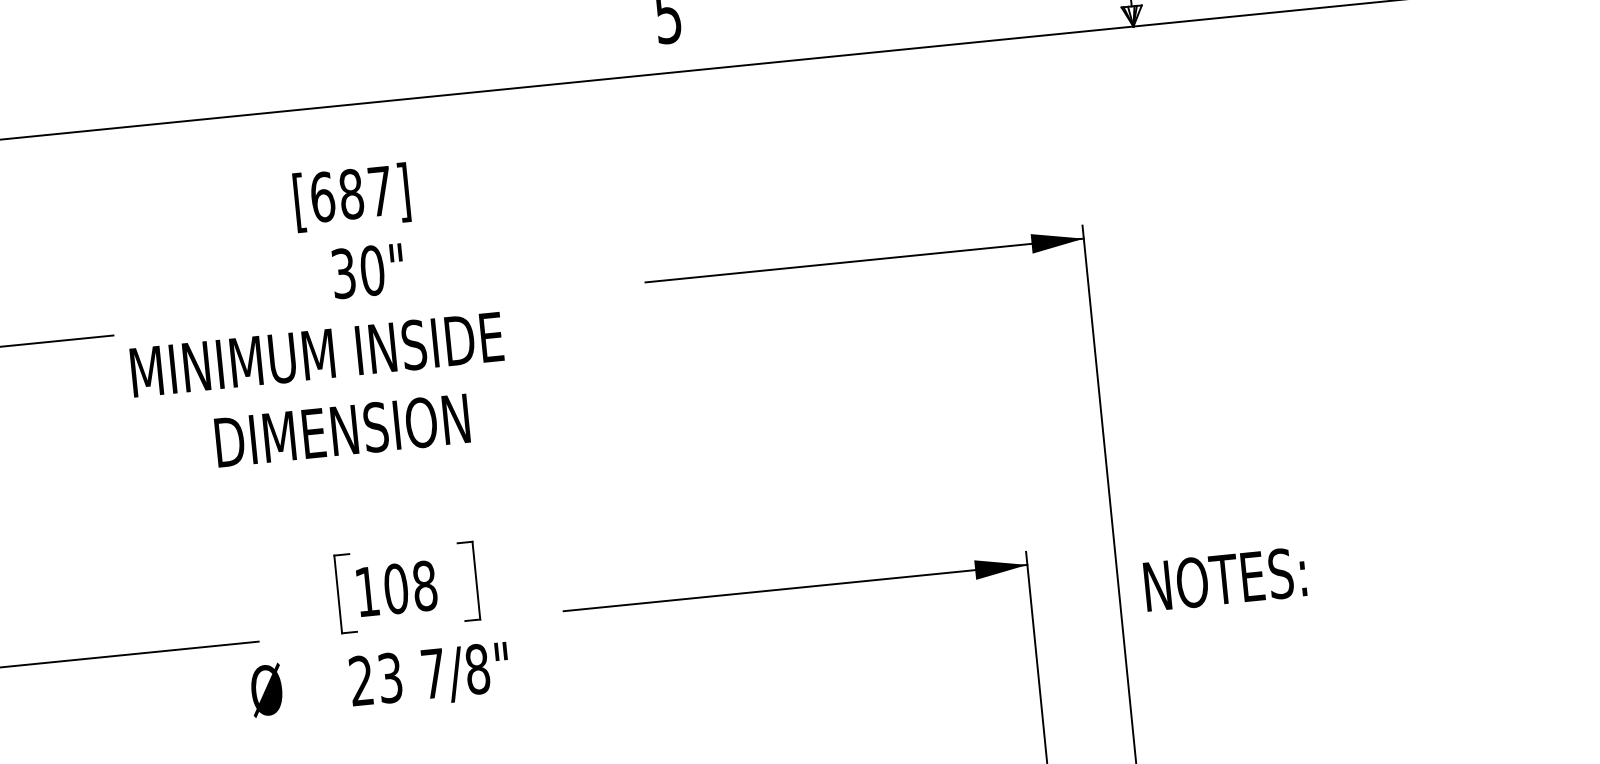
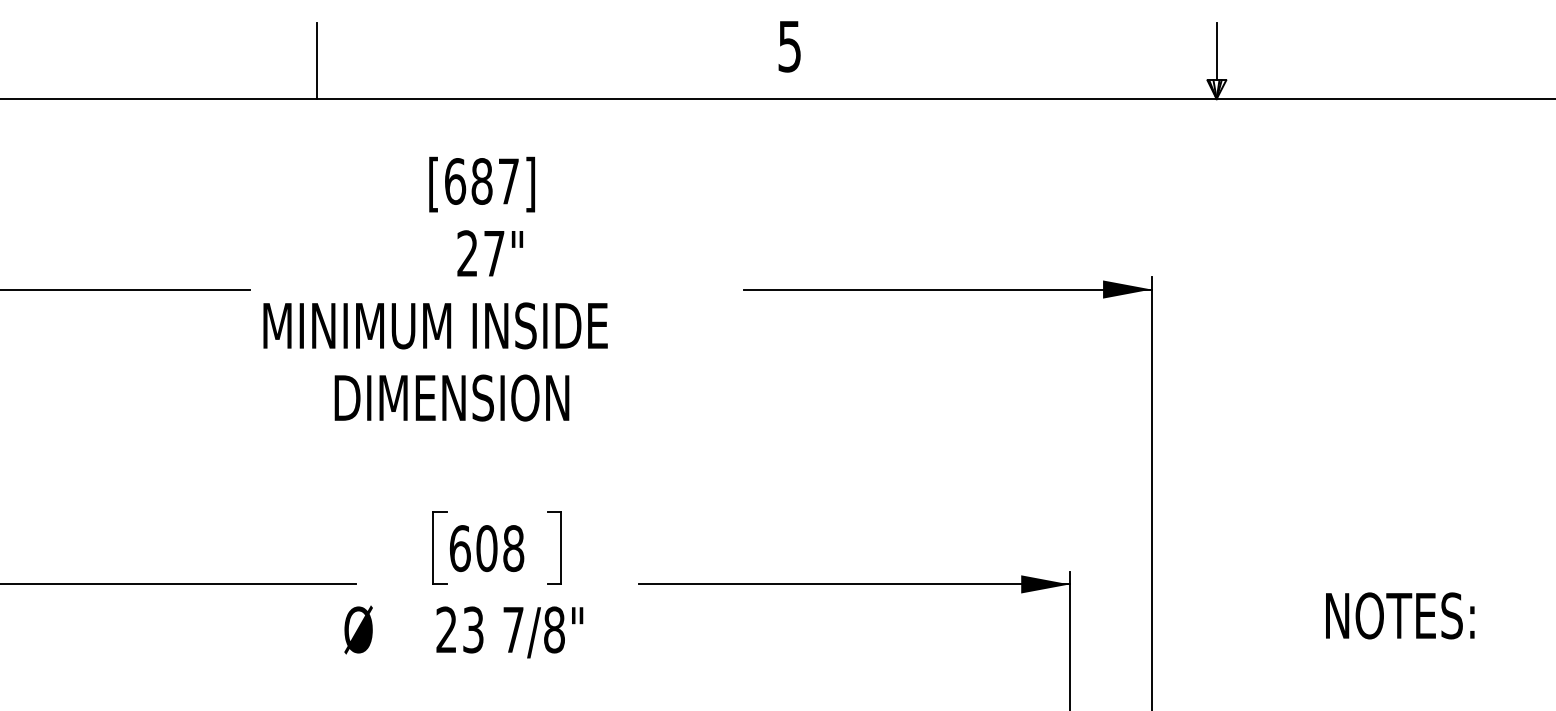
line: (161, 81) -> (317, 60), added
text: (357, 271) -> (480, 253), 30" -> 27"
part: (1225, 578) -> (1400, 615), moved
text: (366, 591) -> (459, 548), 108 -> 608

